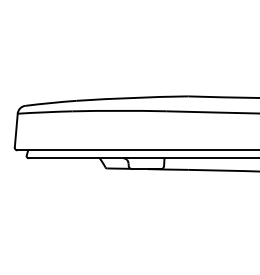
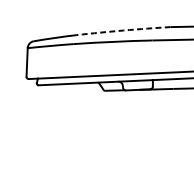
arc: (132, 97) -> (123, 30), solid -> dashed

